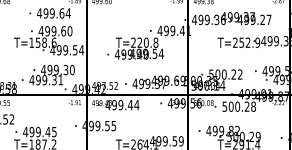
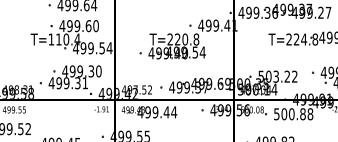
text: (45, 42) -> (67, 39), T=158.6 -> T=110.4
text: (249, 42) -> (305, 39), T=252.9 -> T=224.8
text: (223, 74) -> (275, 76), 500.22 -> 503.22
text: (246, 106) -> (302, 113), 500.28 -> 500.88

